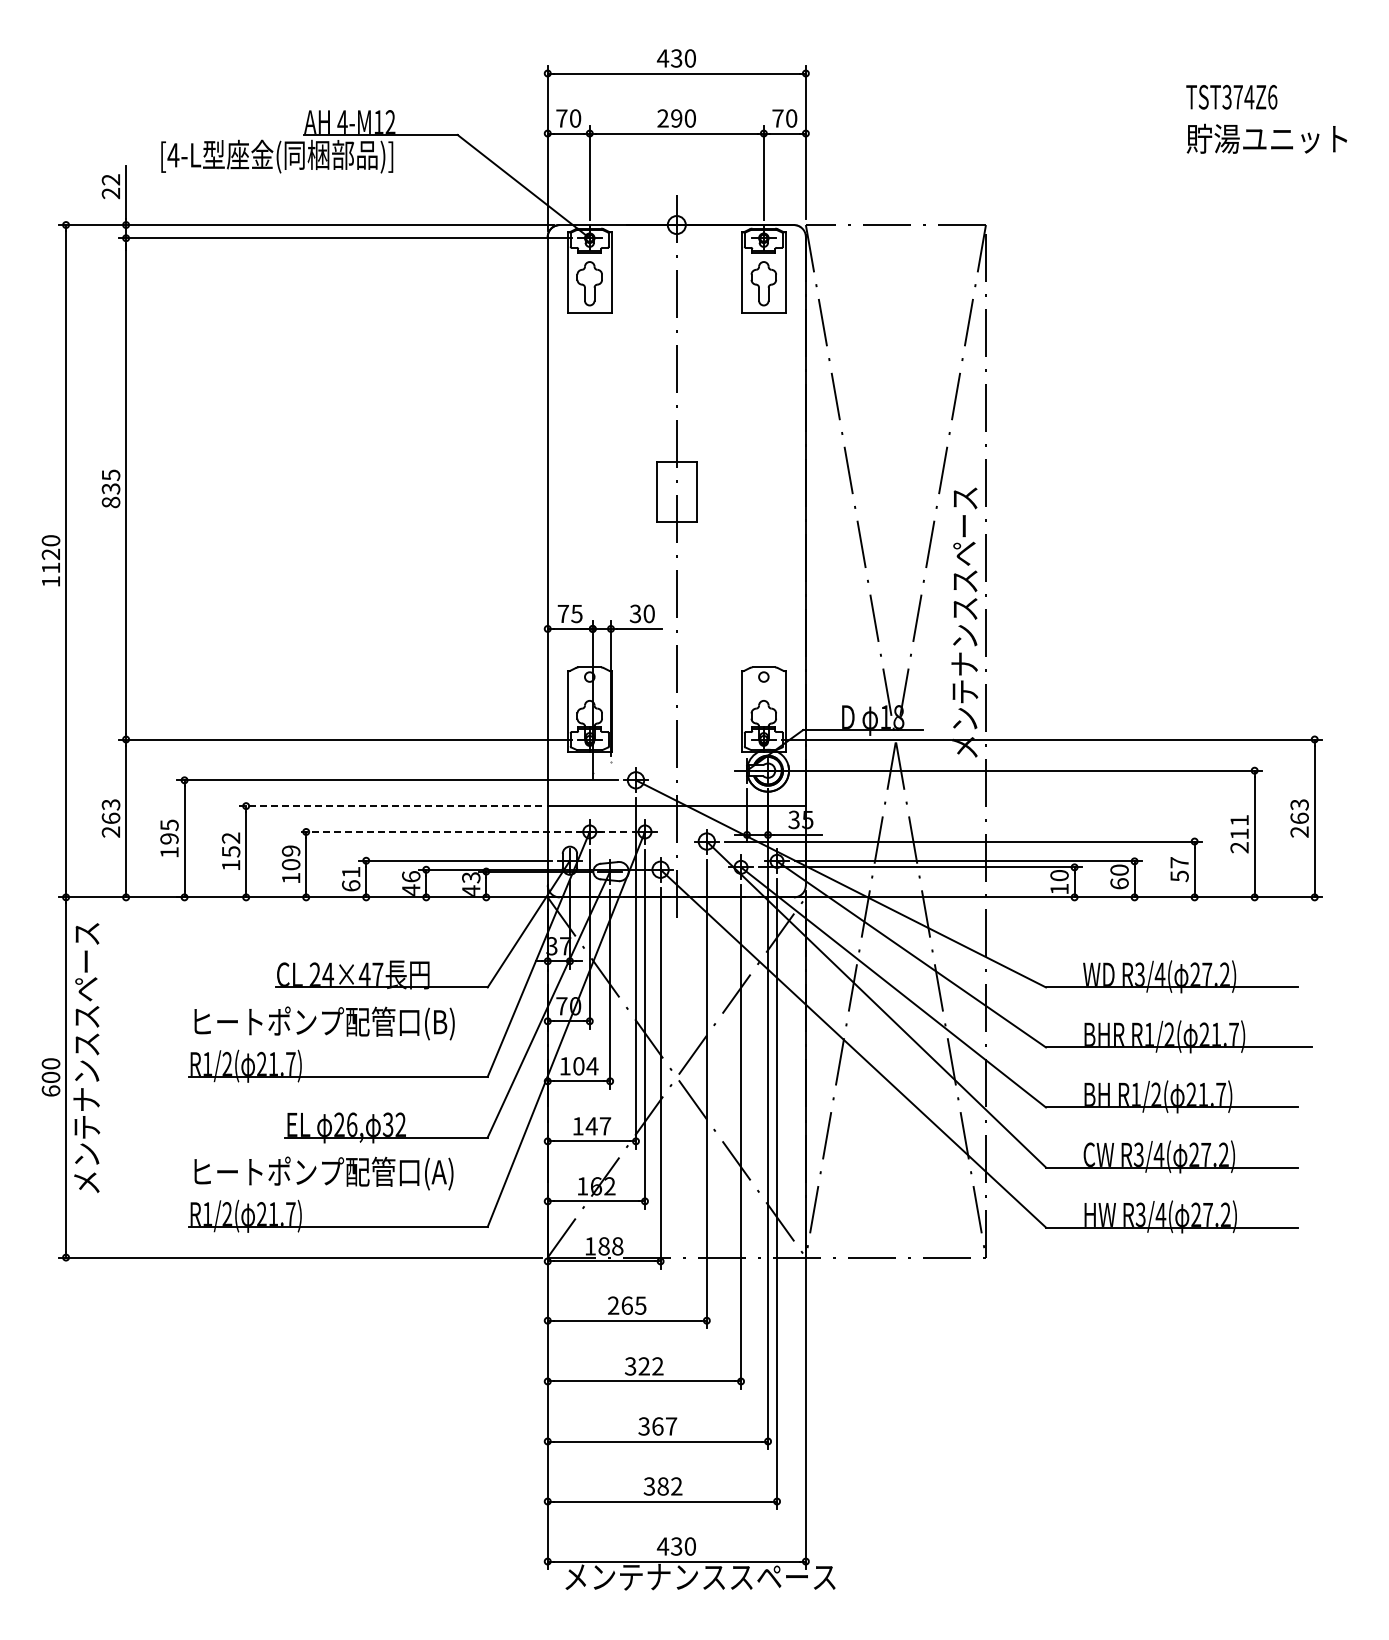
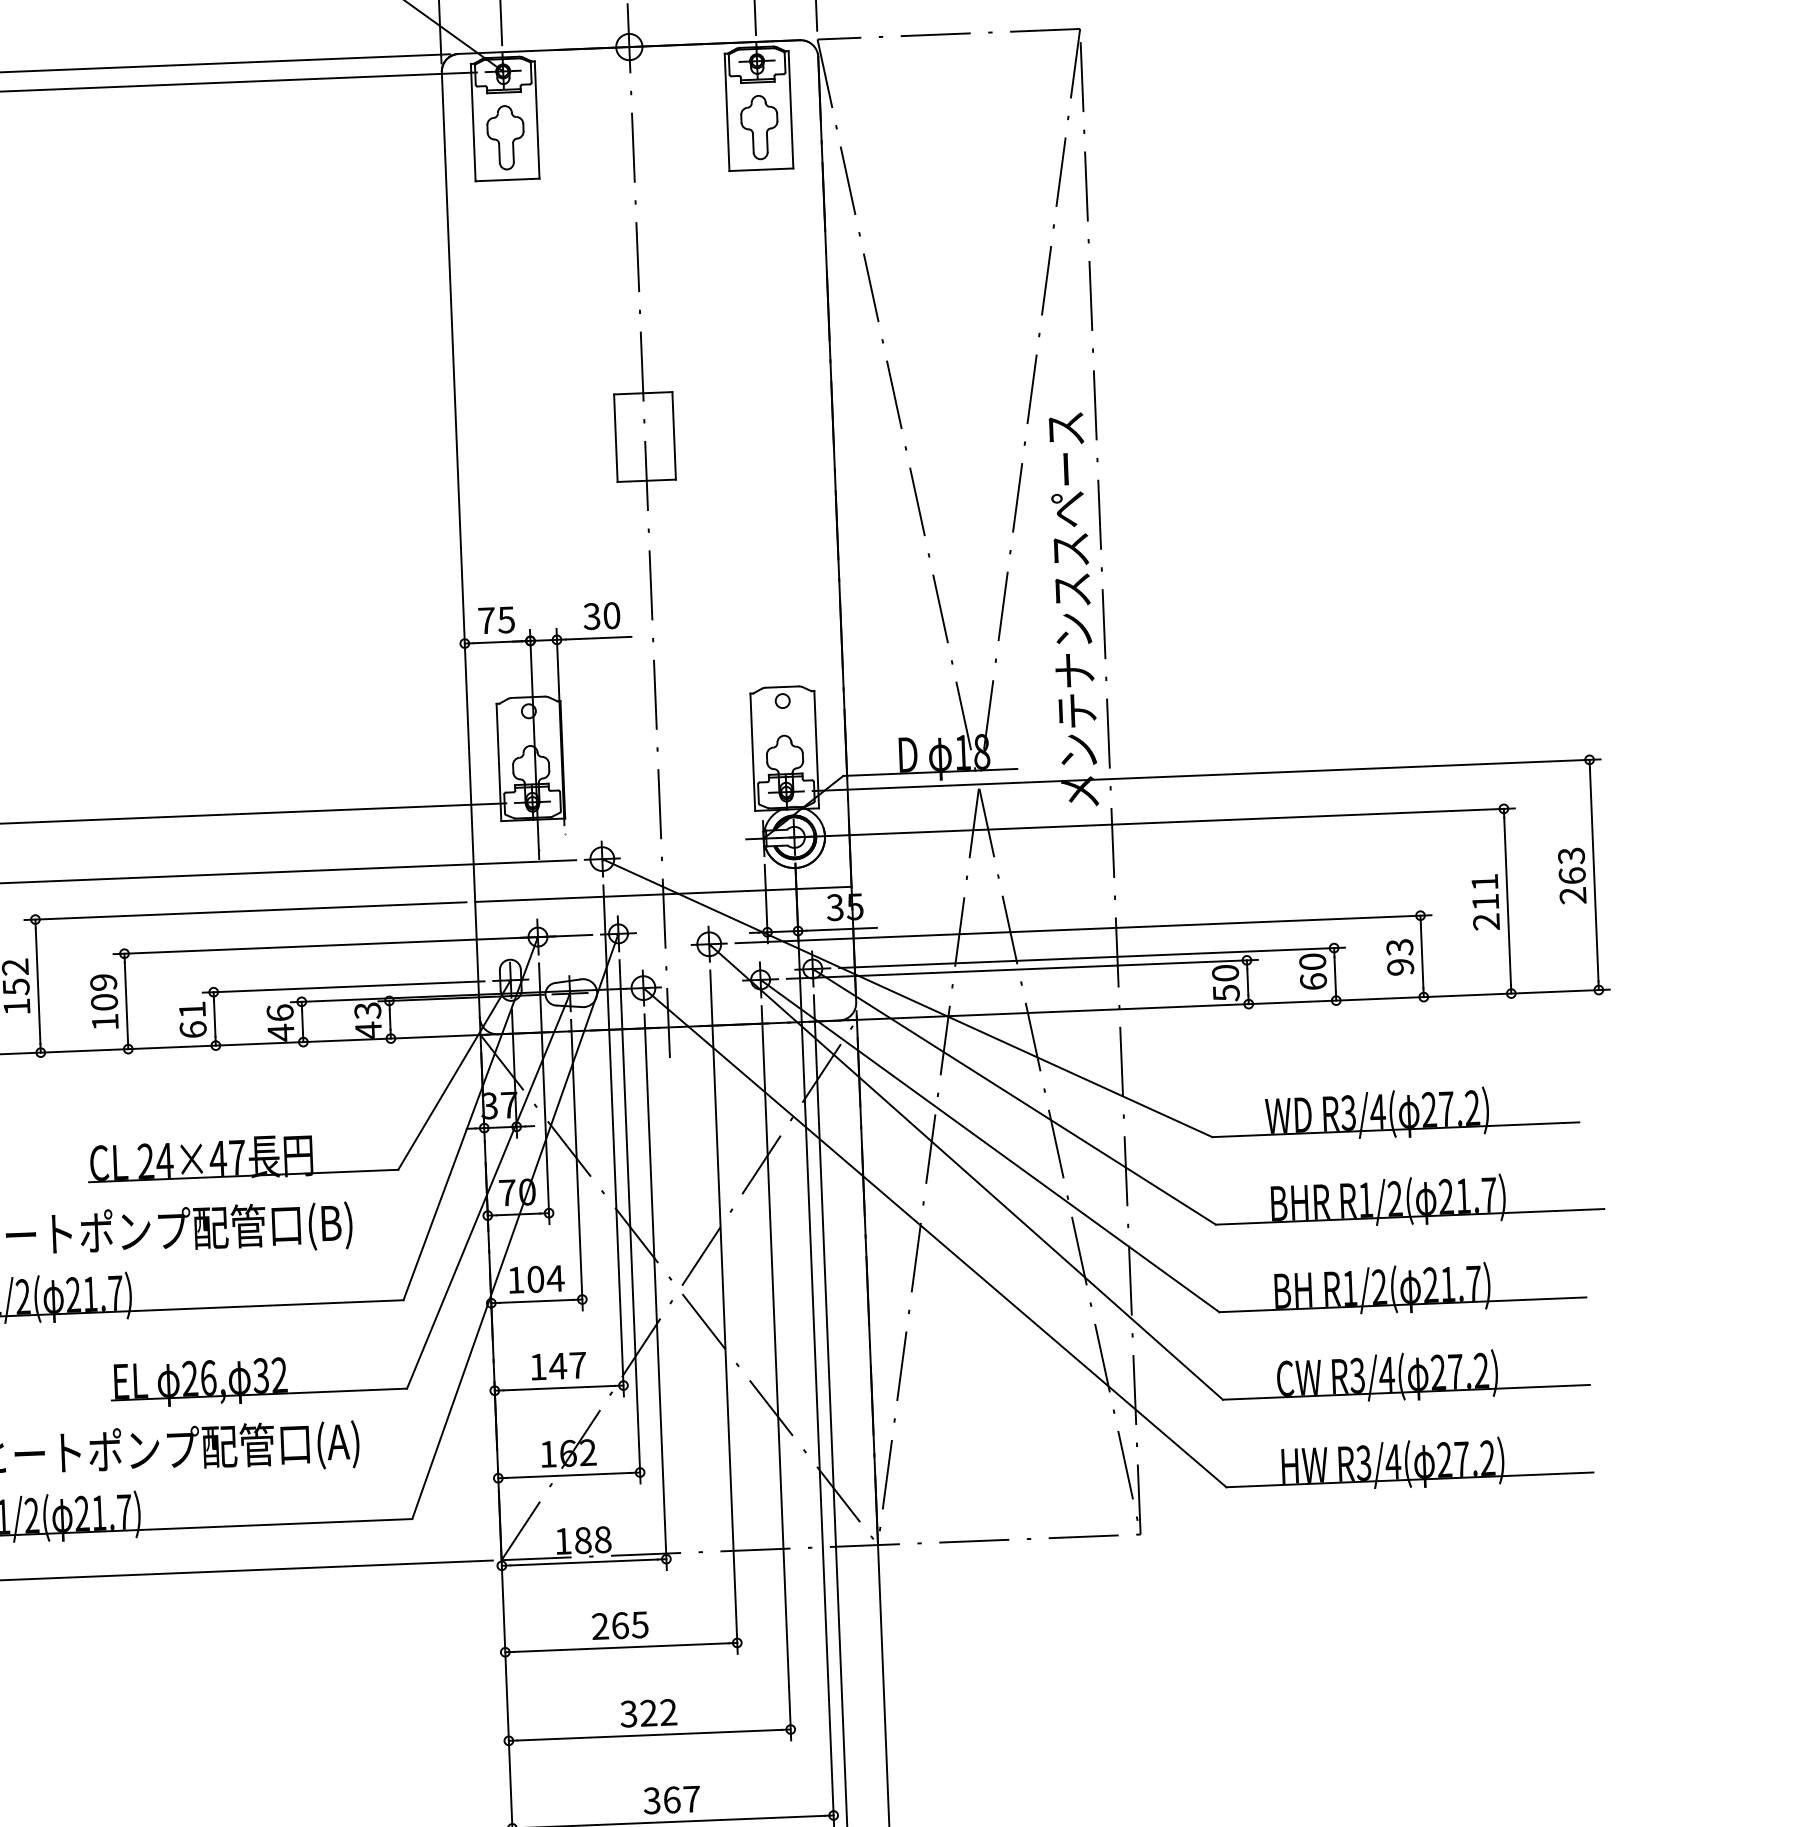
line: (390, 806) -> (245, 911), dashed -> solid
line: (462, 831) -> (352, 943), dashed -> solid
text: (1179, 869) -> (1400, 957), 57 -> 93
text: (1059, 889) -> (1226, 993), 10 -> 50

